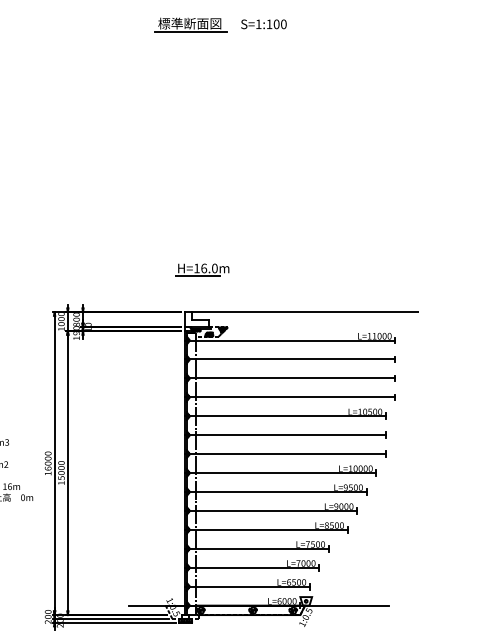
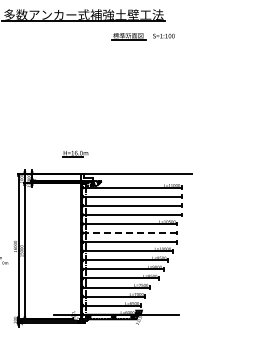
part: (219, 25) -> (142, 36), moved
part: (202, 269) -> (75, 153), moved
line: (286, 436) -> (129, 233), solid -> dashed

